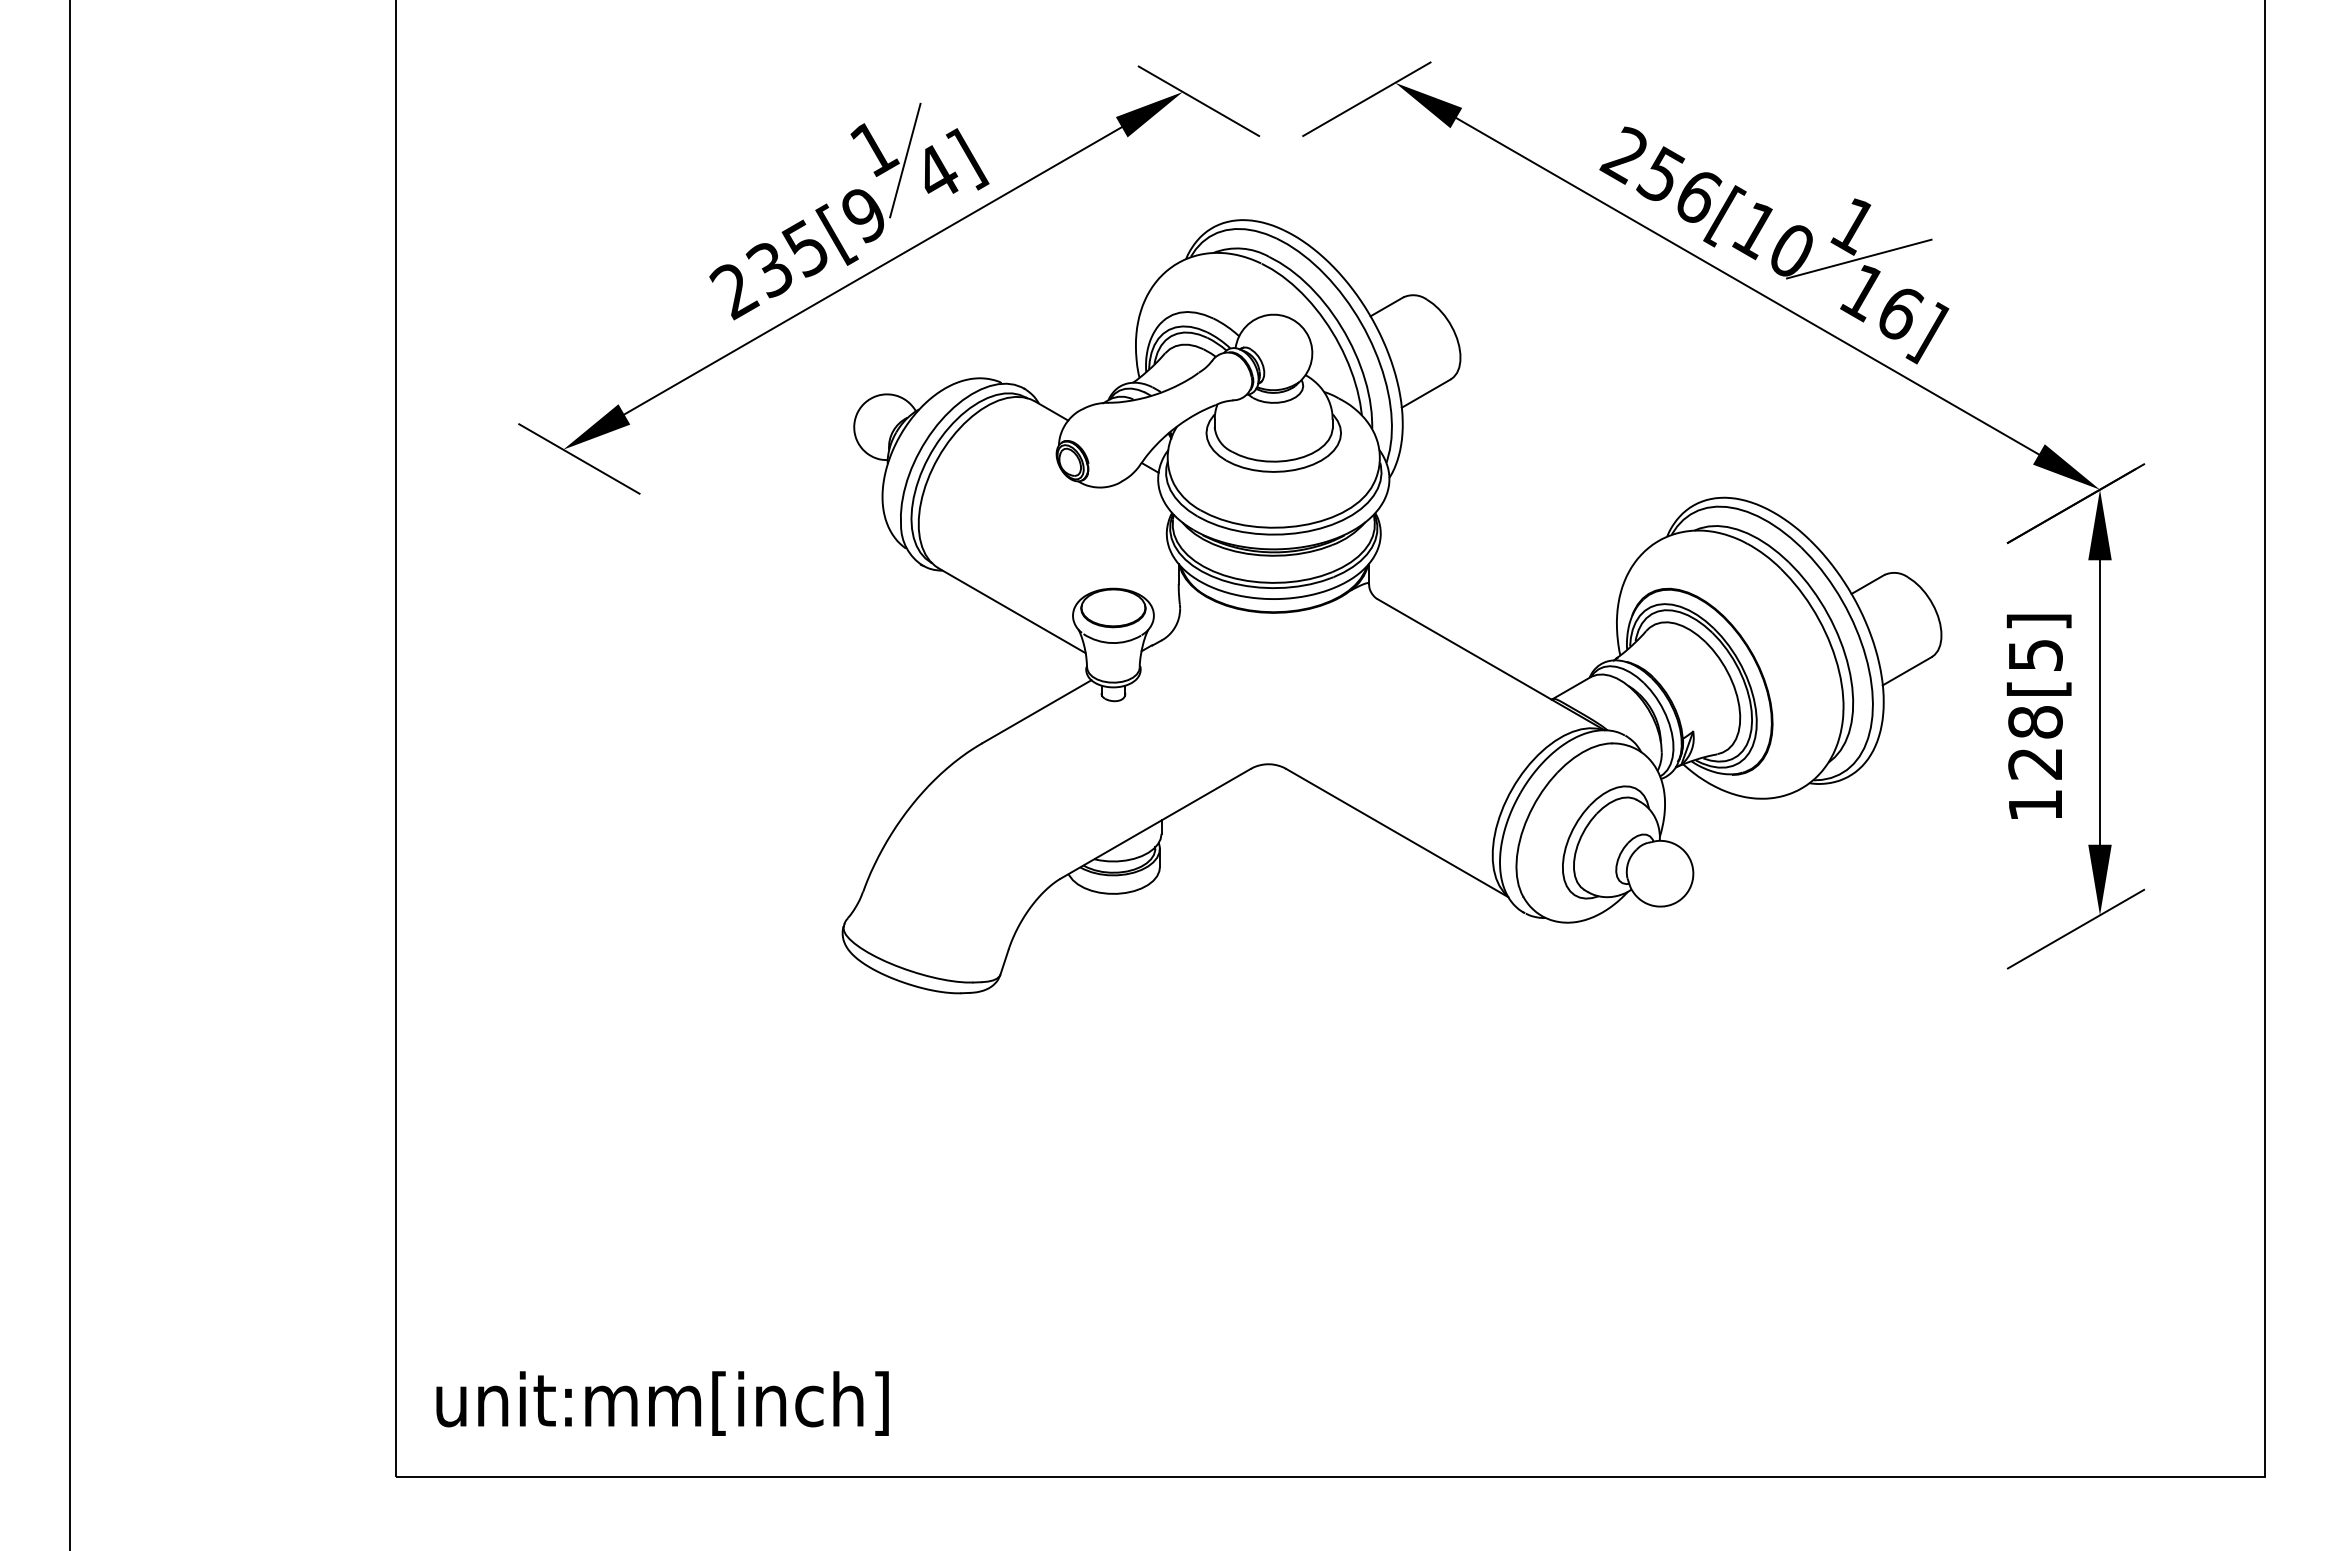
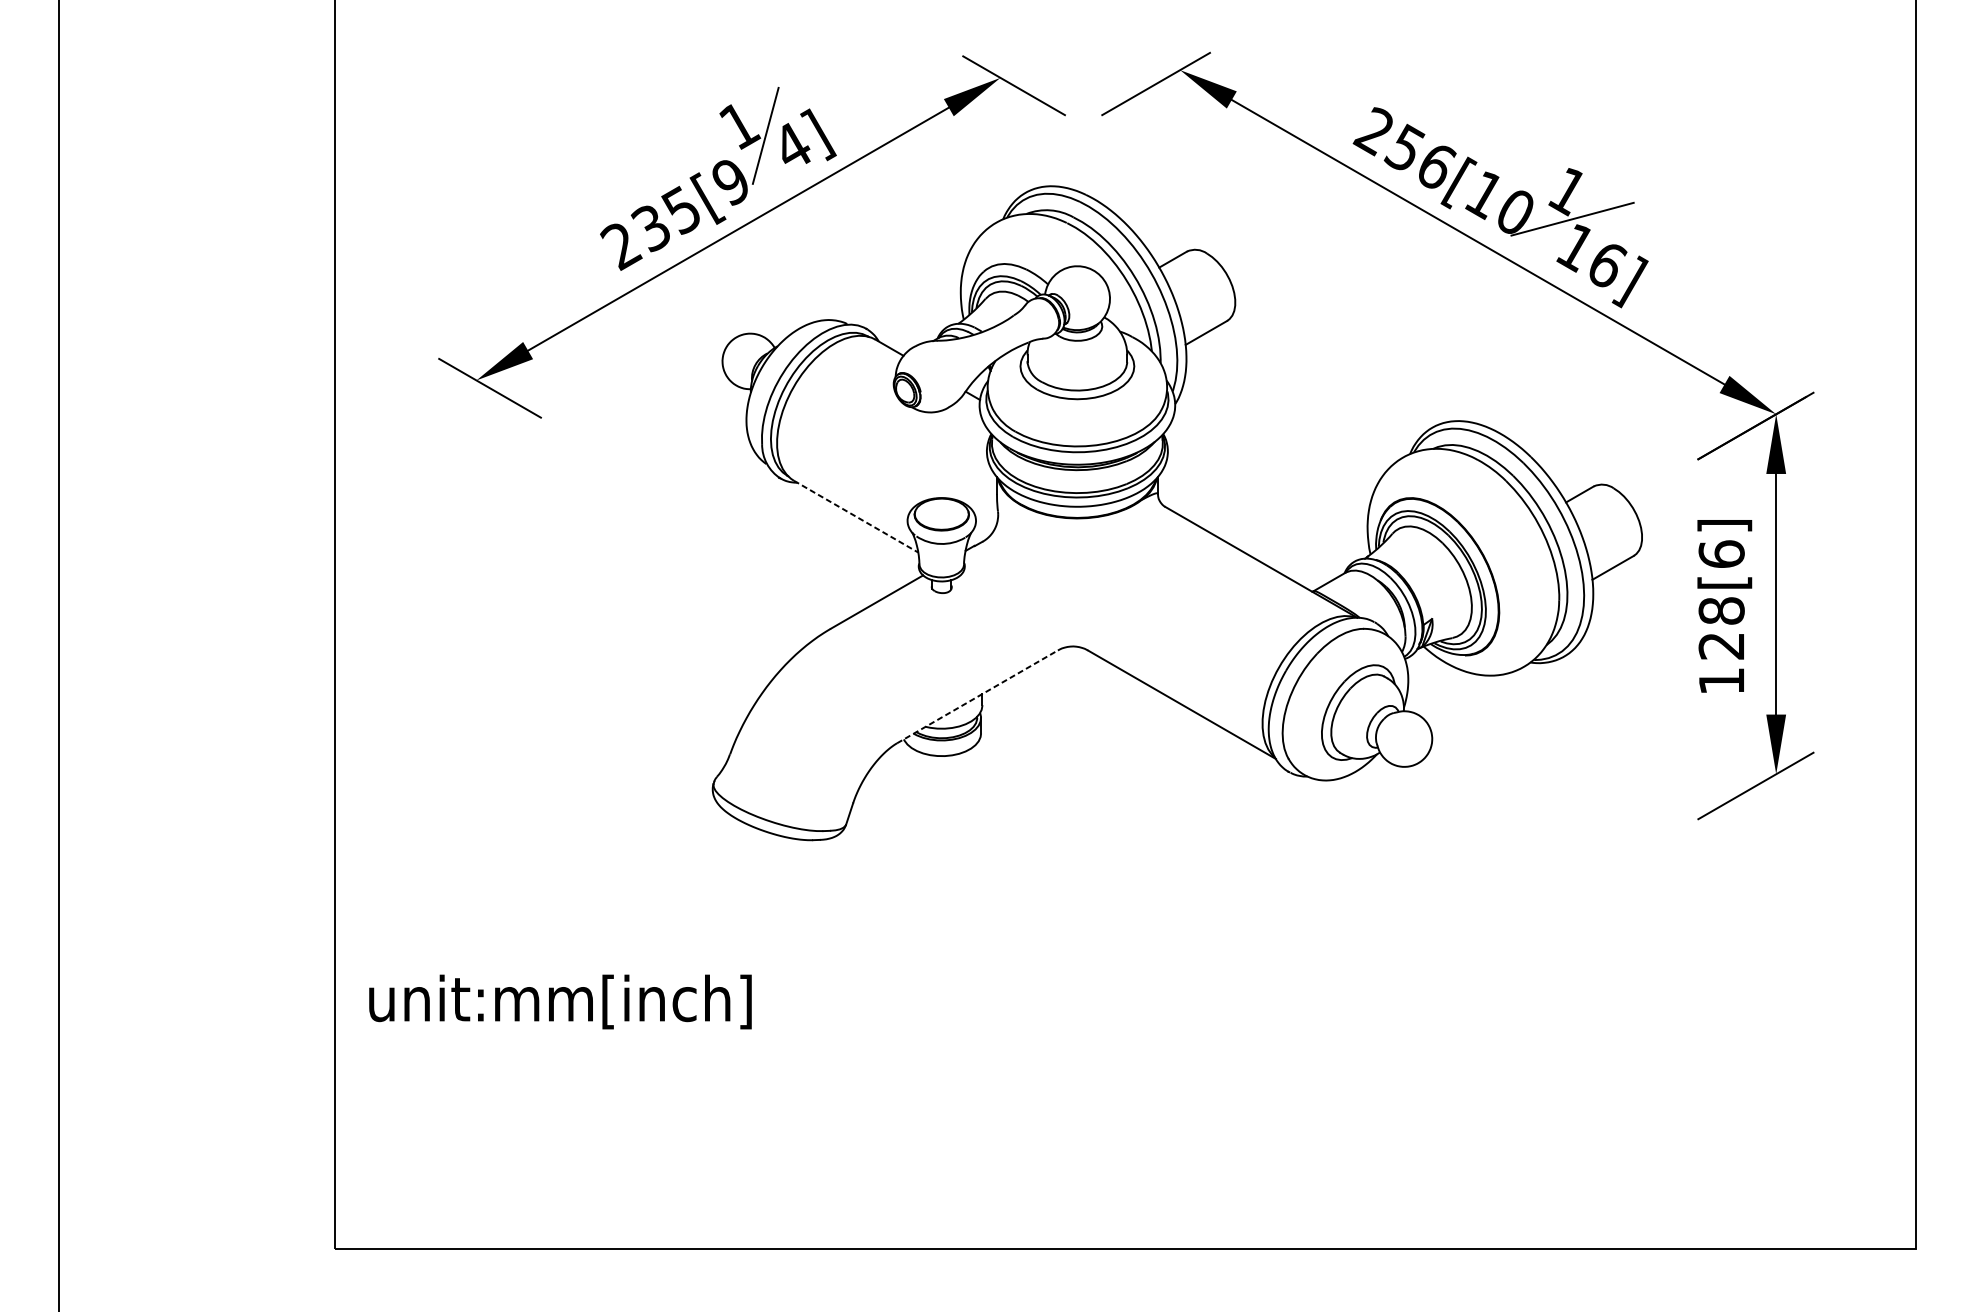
line: (1012, 610) -> (856, 516), solid -> dashed
text: (2035, 654) -> (1721, 553), 128[5] -> 128[6]
line: (1155, 823) -> (977, 696), solid -> dashed
text: (662, 1403) -> (560, 1001), moved

